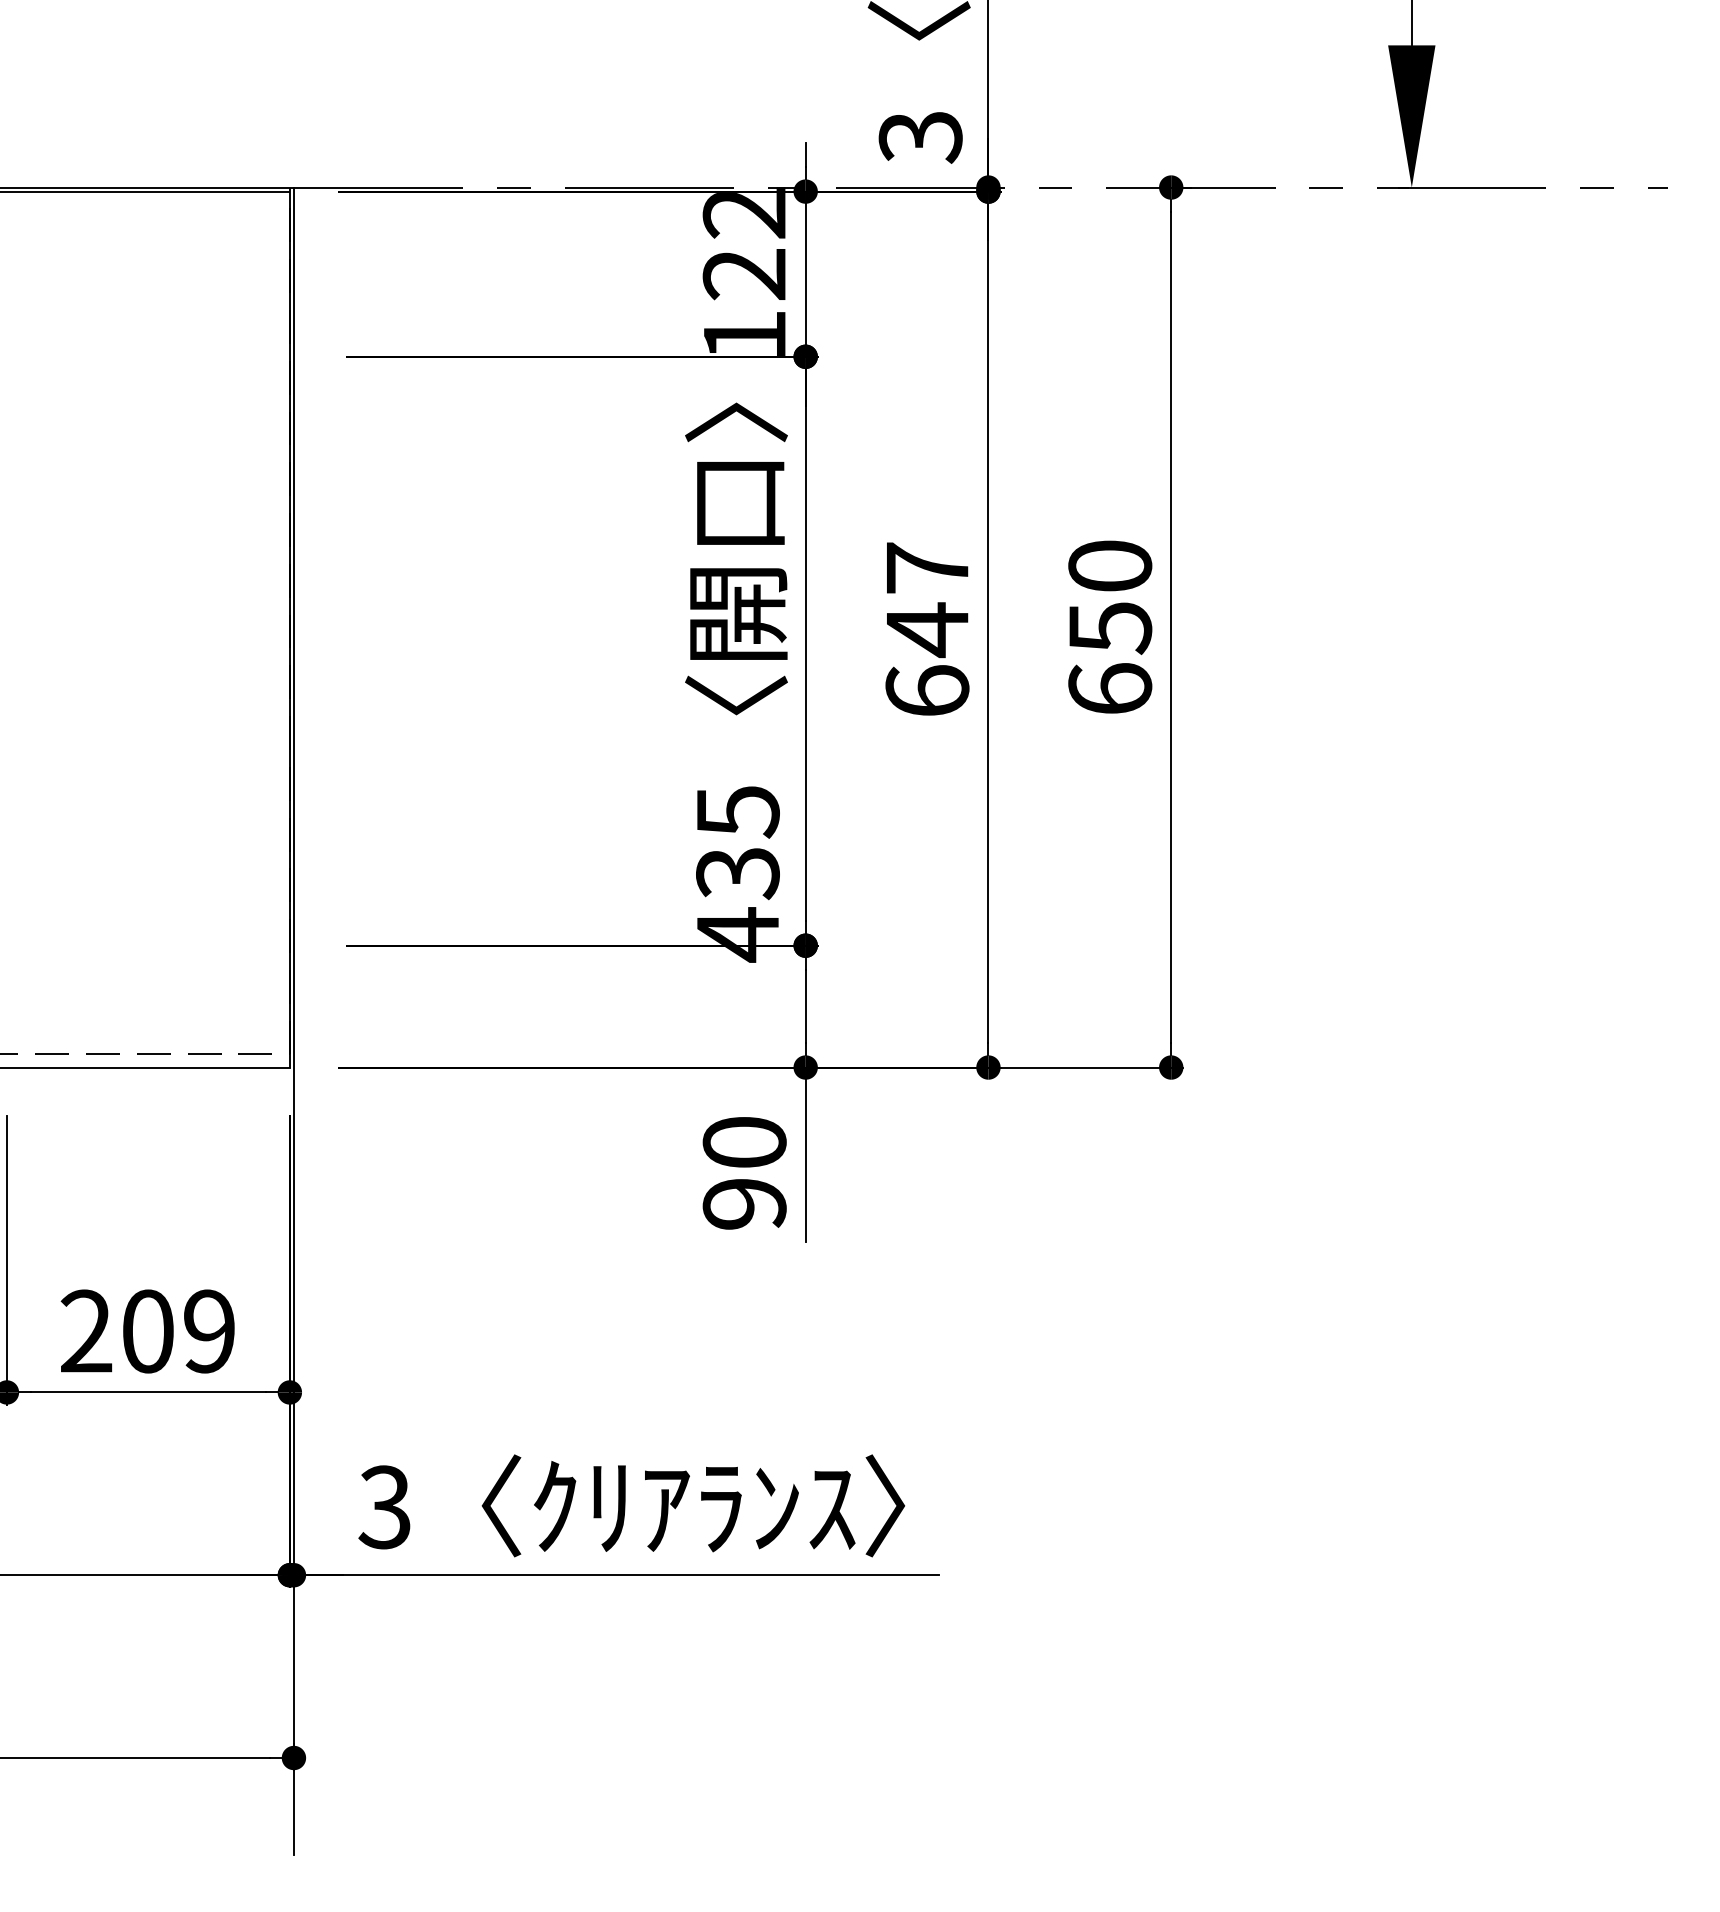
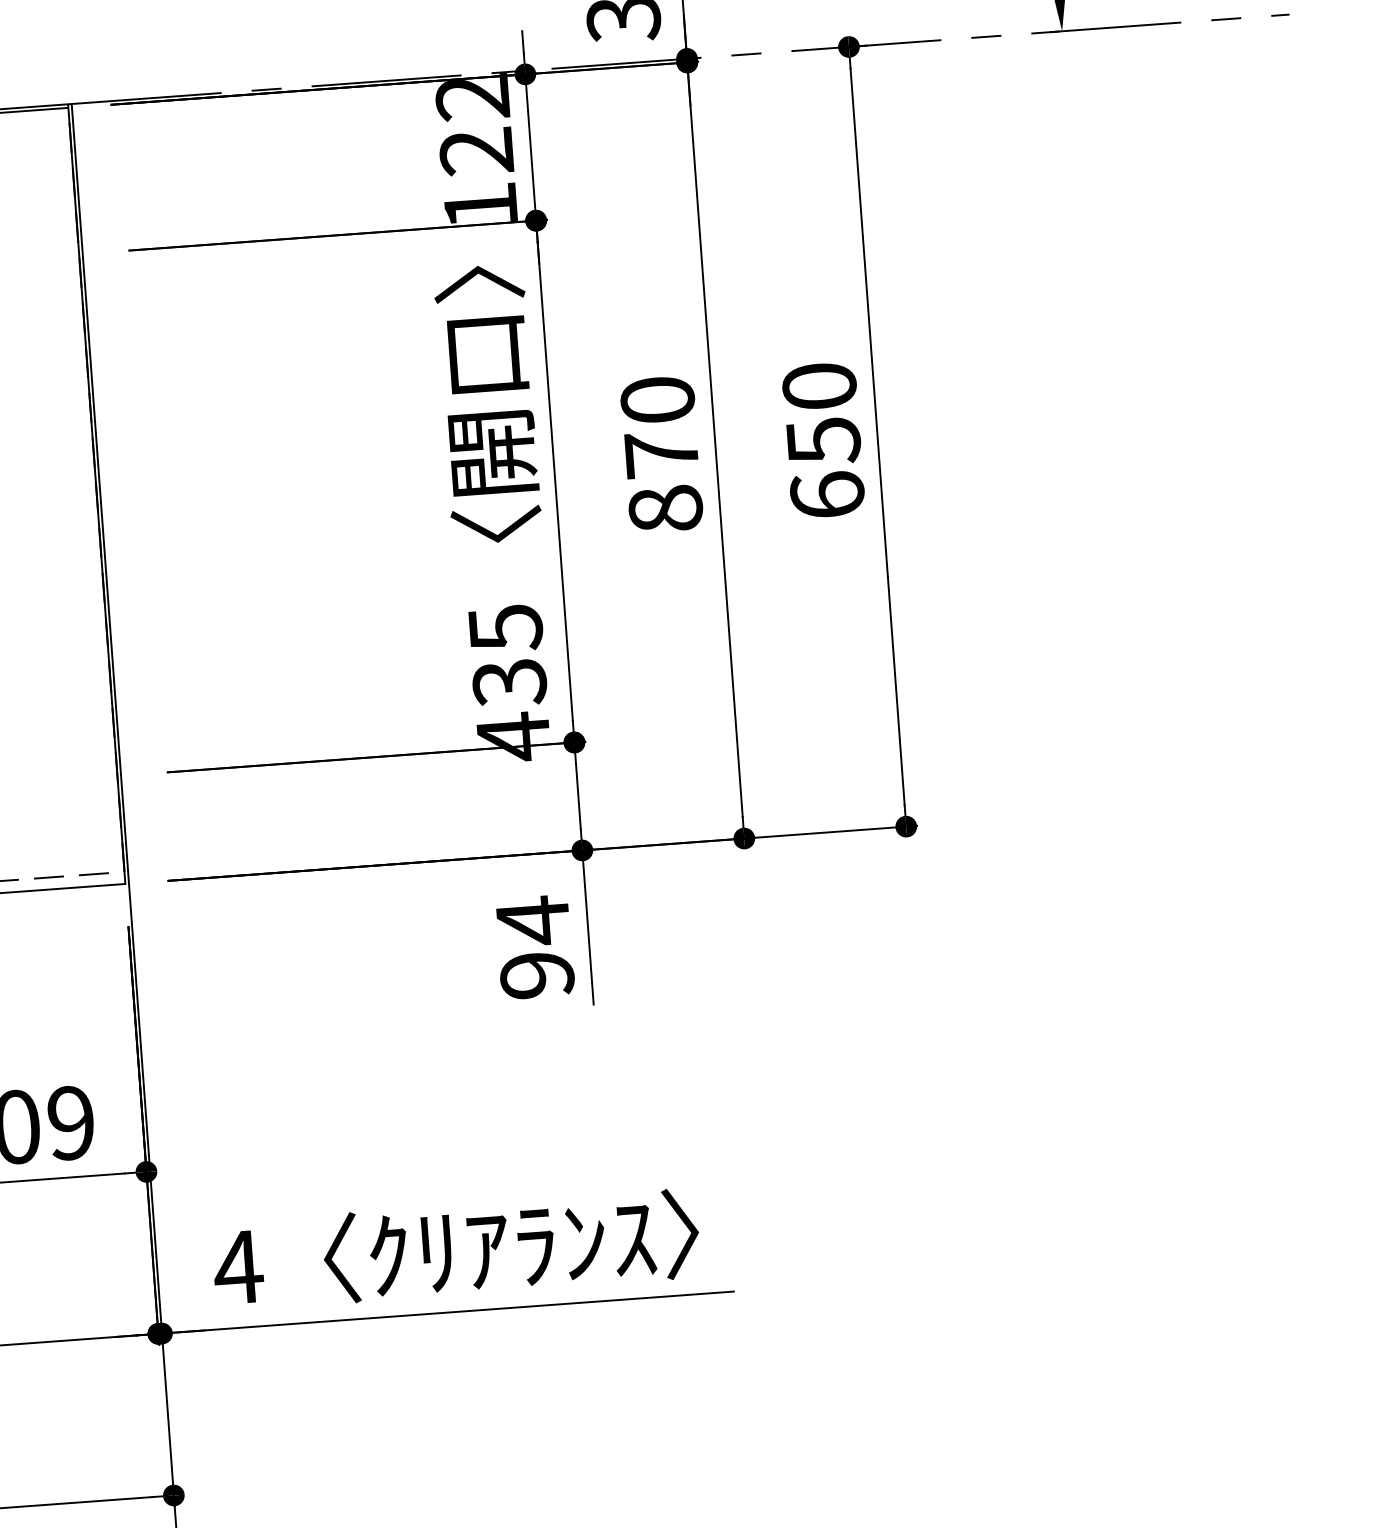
text: (927, 629) -> (661, 454), 647 -> 870
text: (744, 1142) -> (533, 920), 90 -> 94
text: (384, 1507) -> (237, 1267), 3 -> 4

